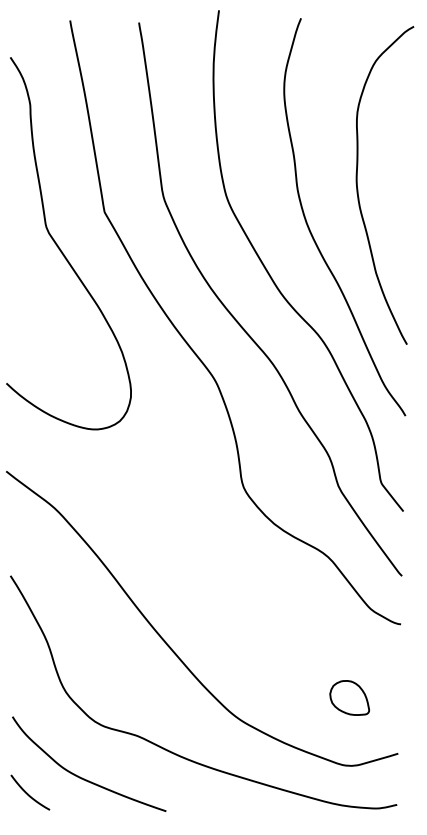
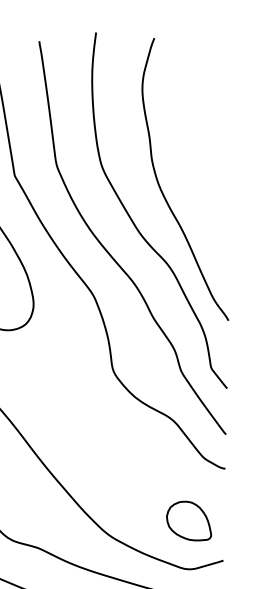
curve: (358, 188) -> (195, 159), removed
part: (349, 697) -> (188, 520), size x1.6

